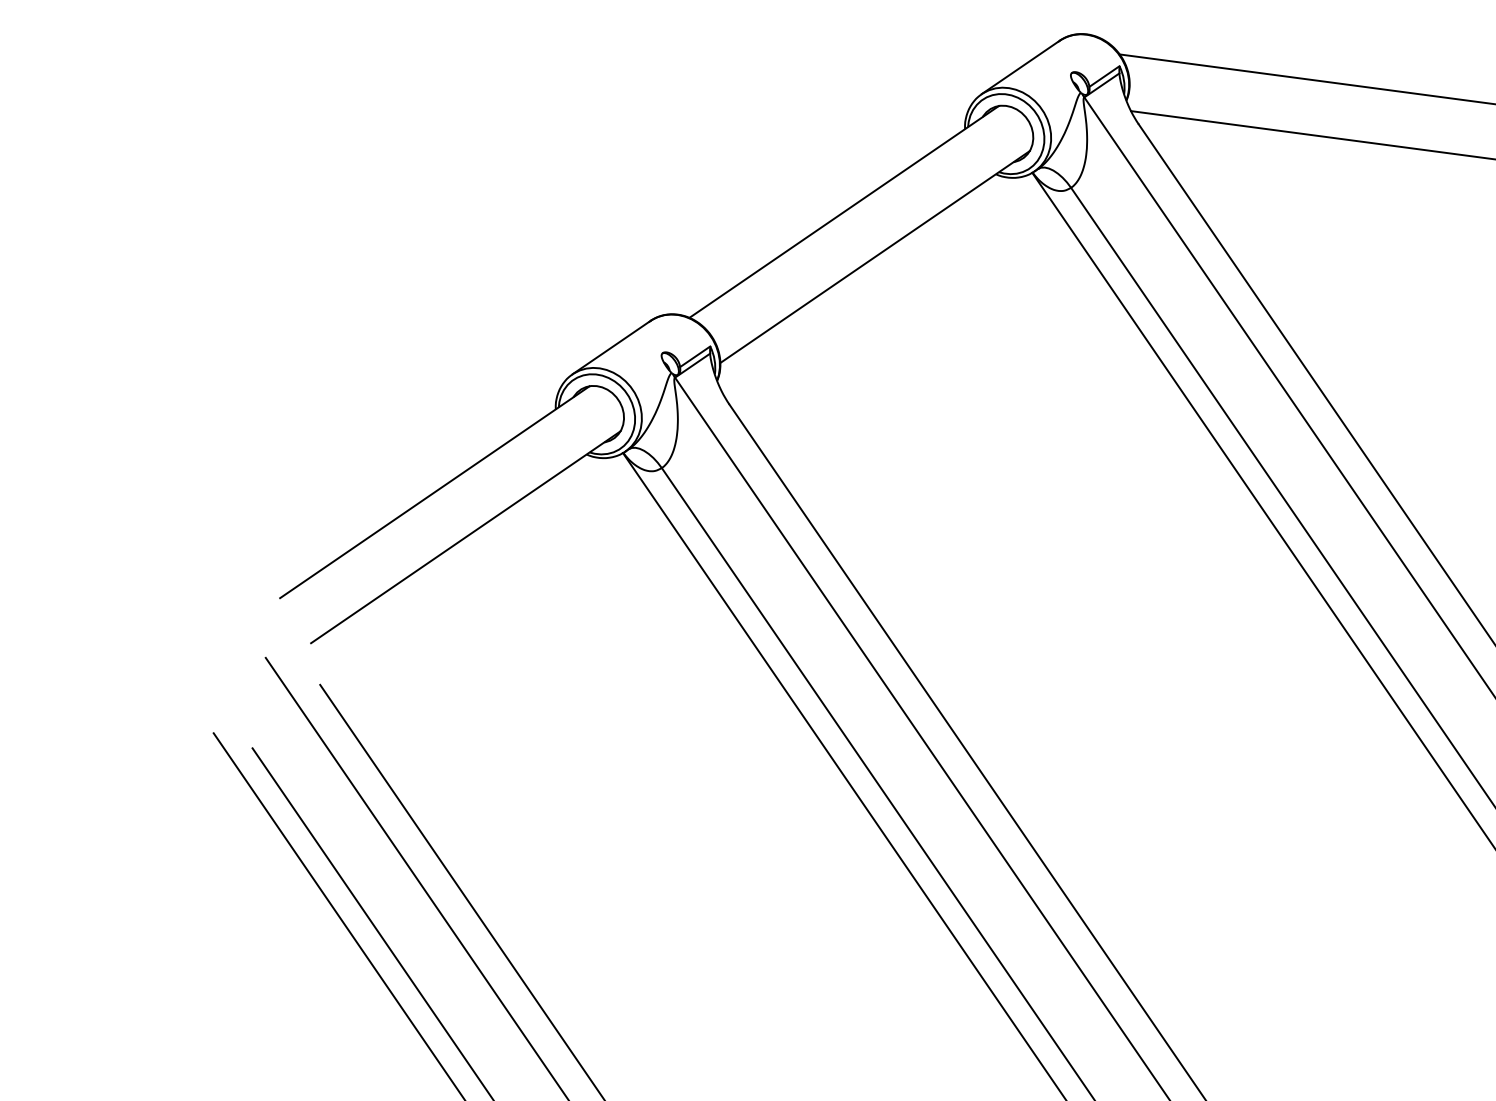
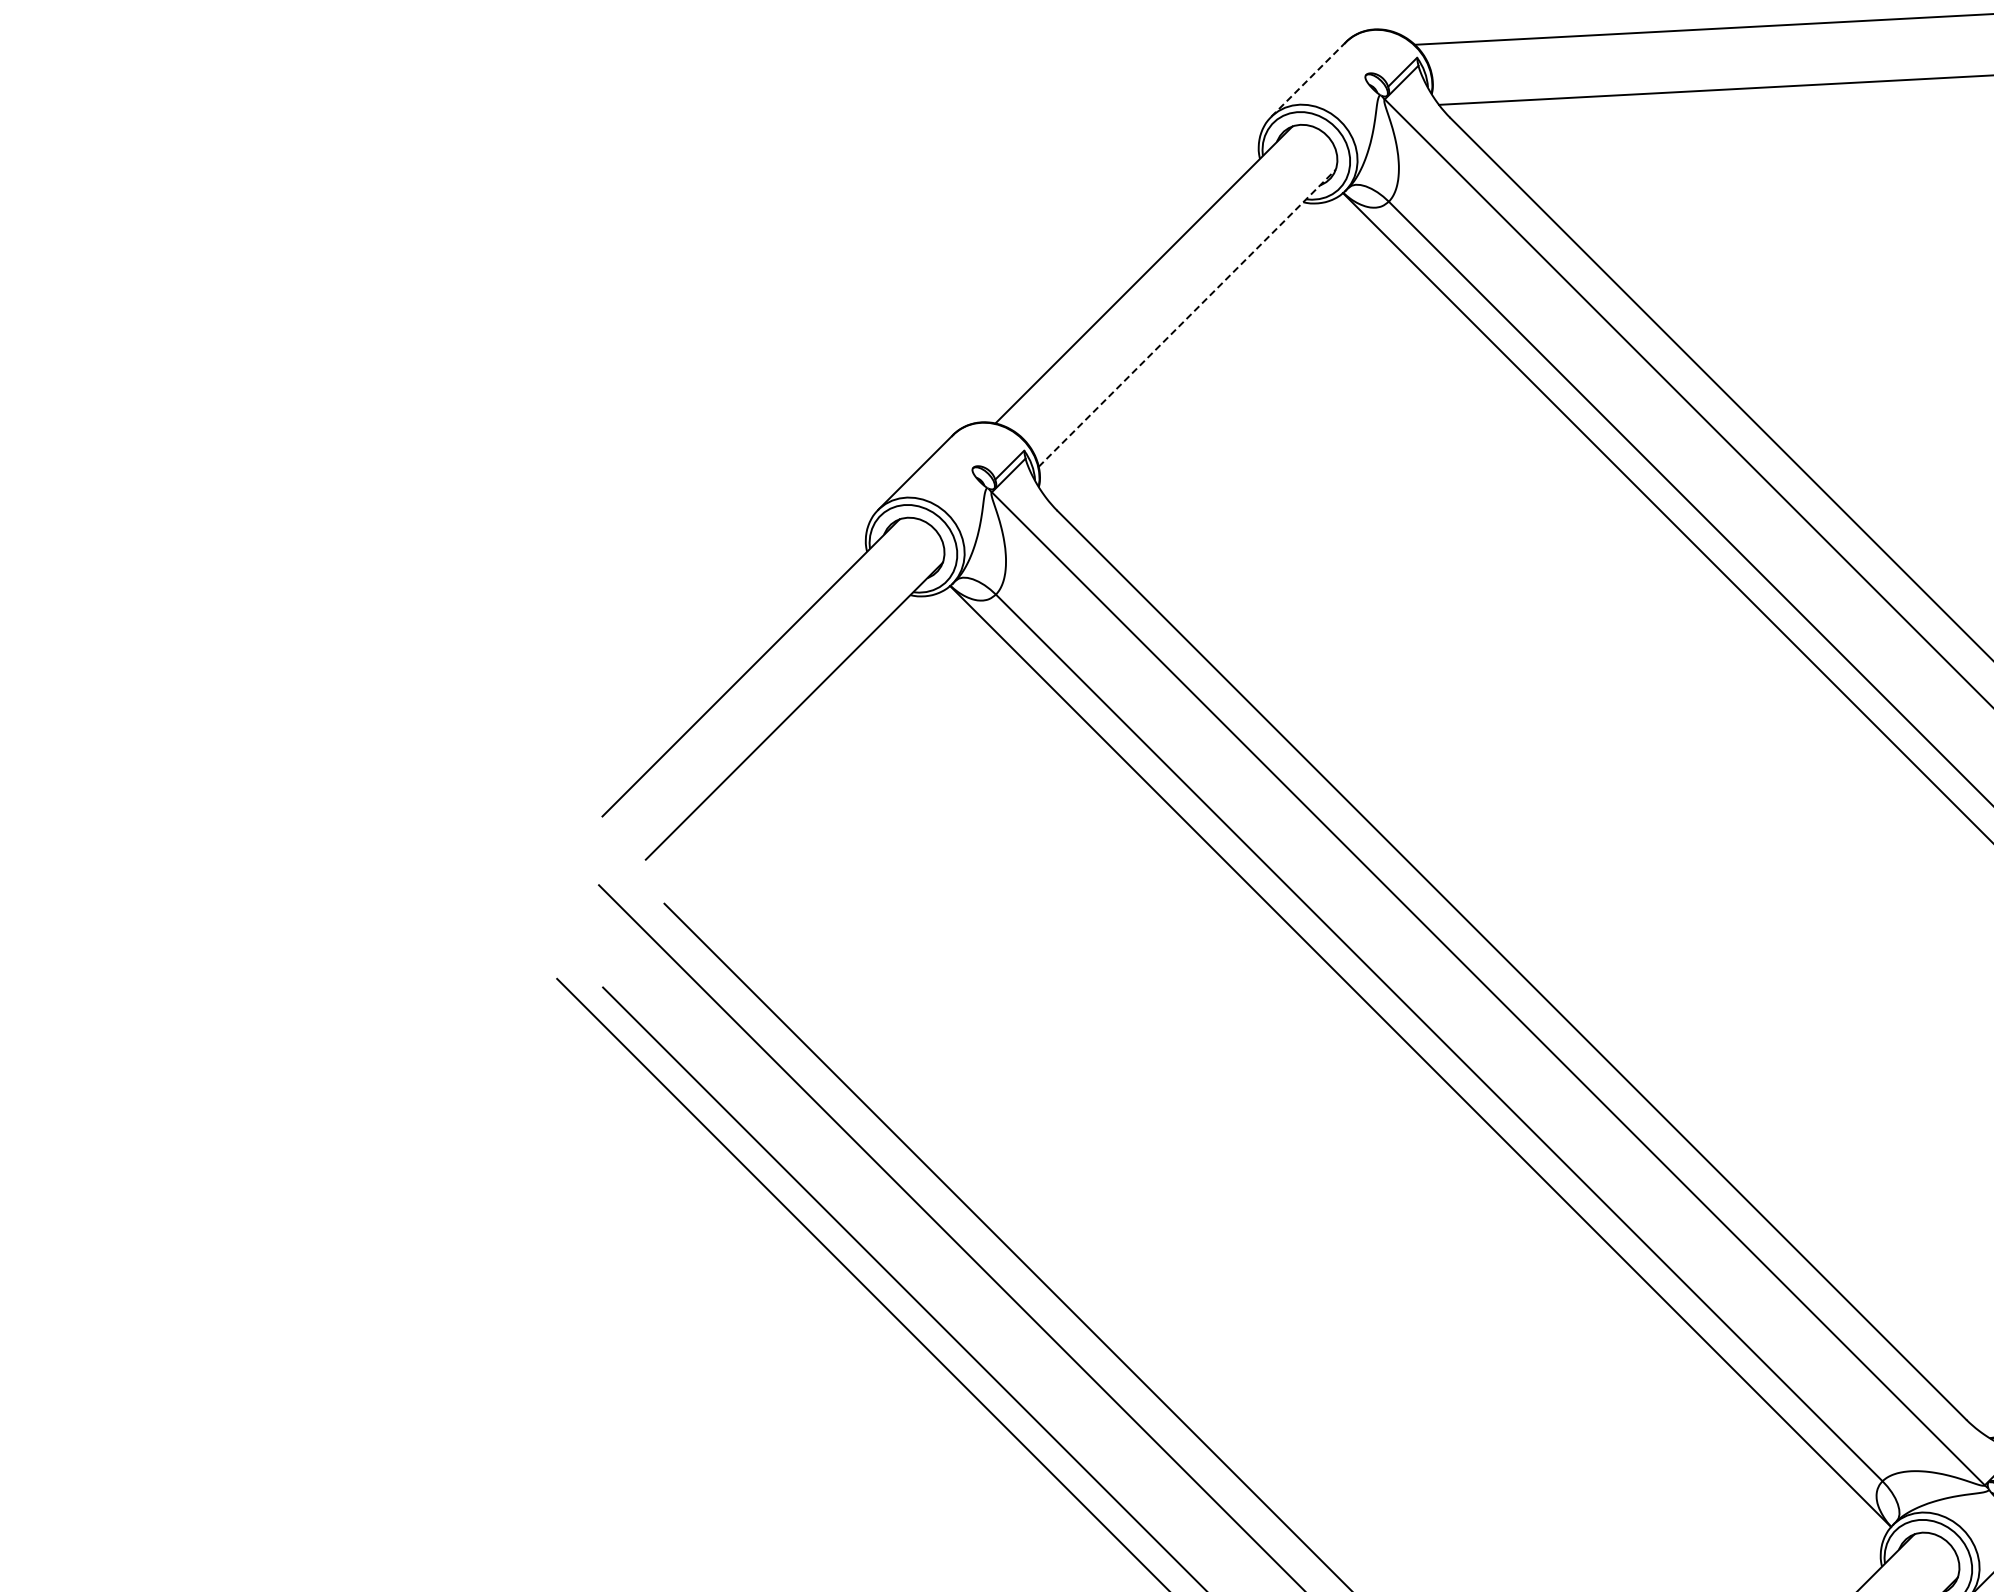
line: (1020, 67) -> (1308, 79), solid -> dashed
line: (875, 256) -> (1187, 317), solid -> dashed

